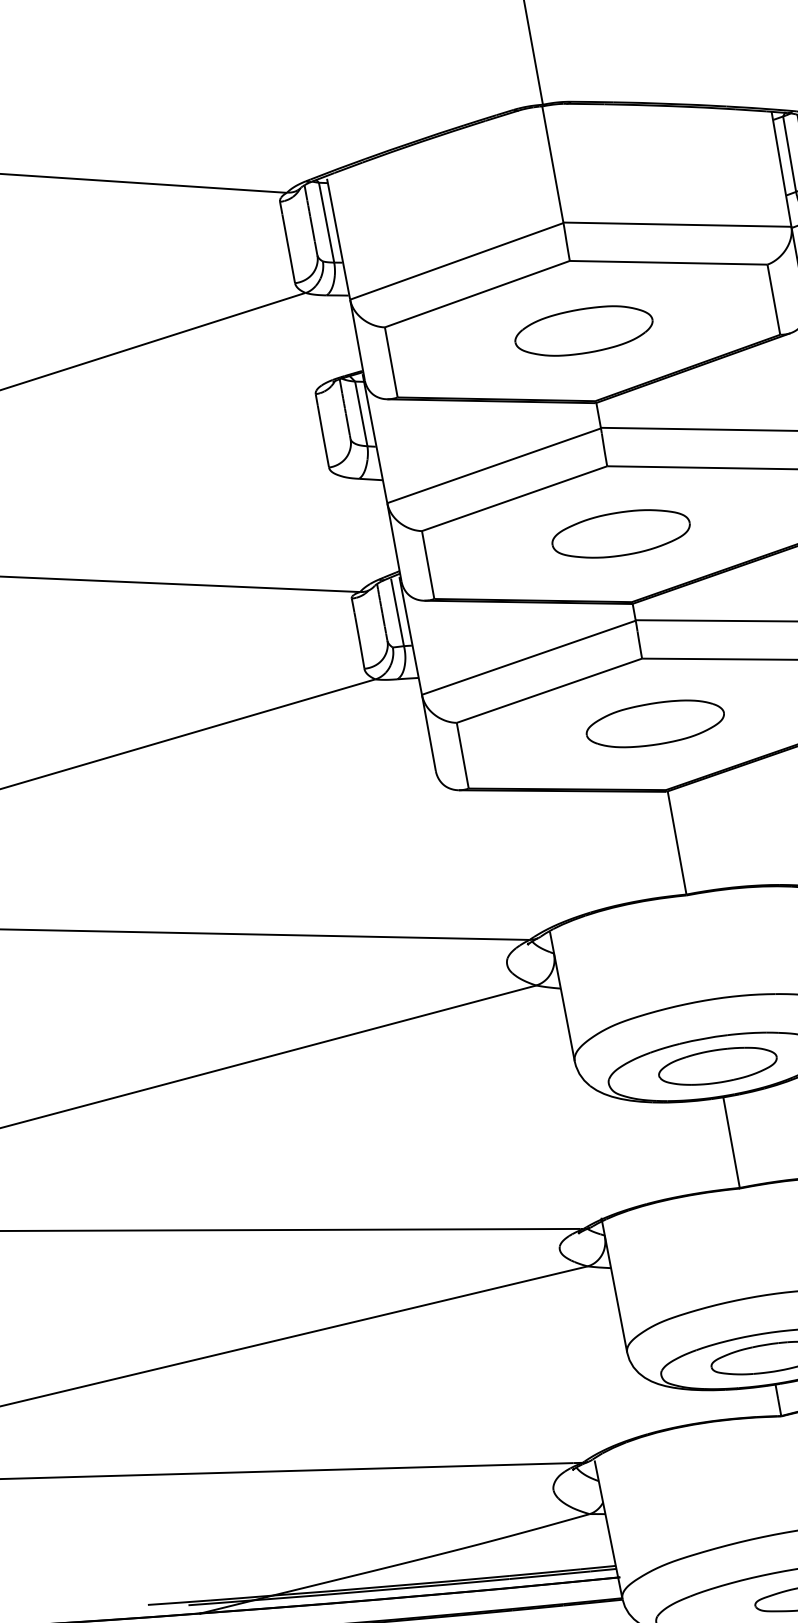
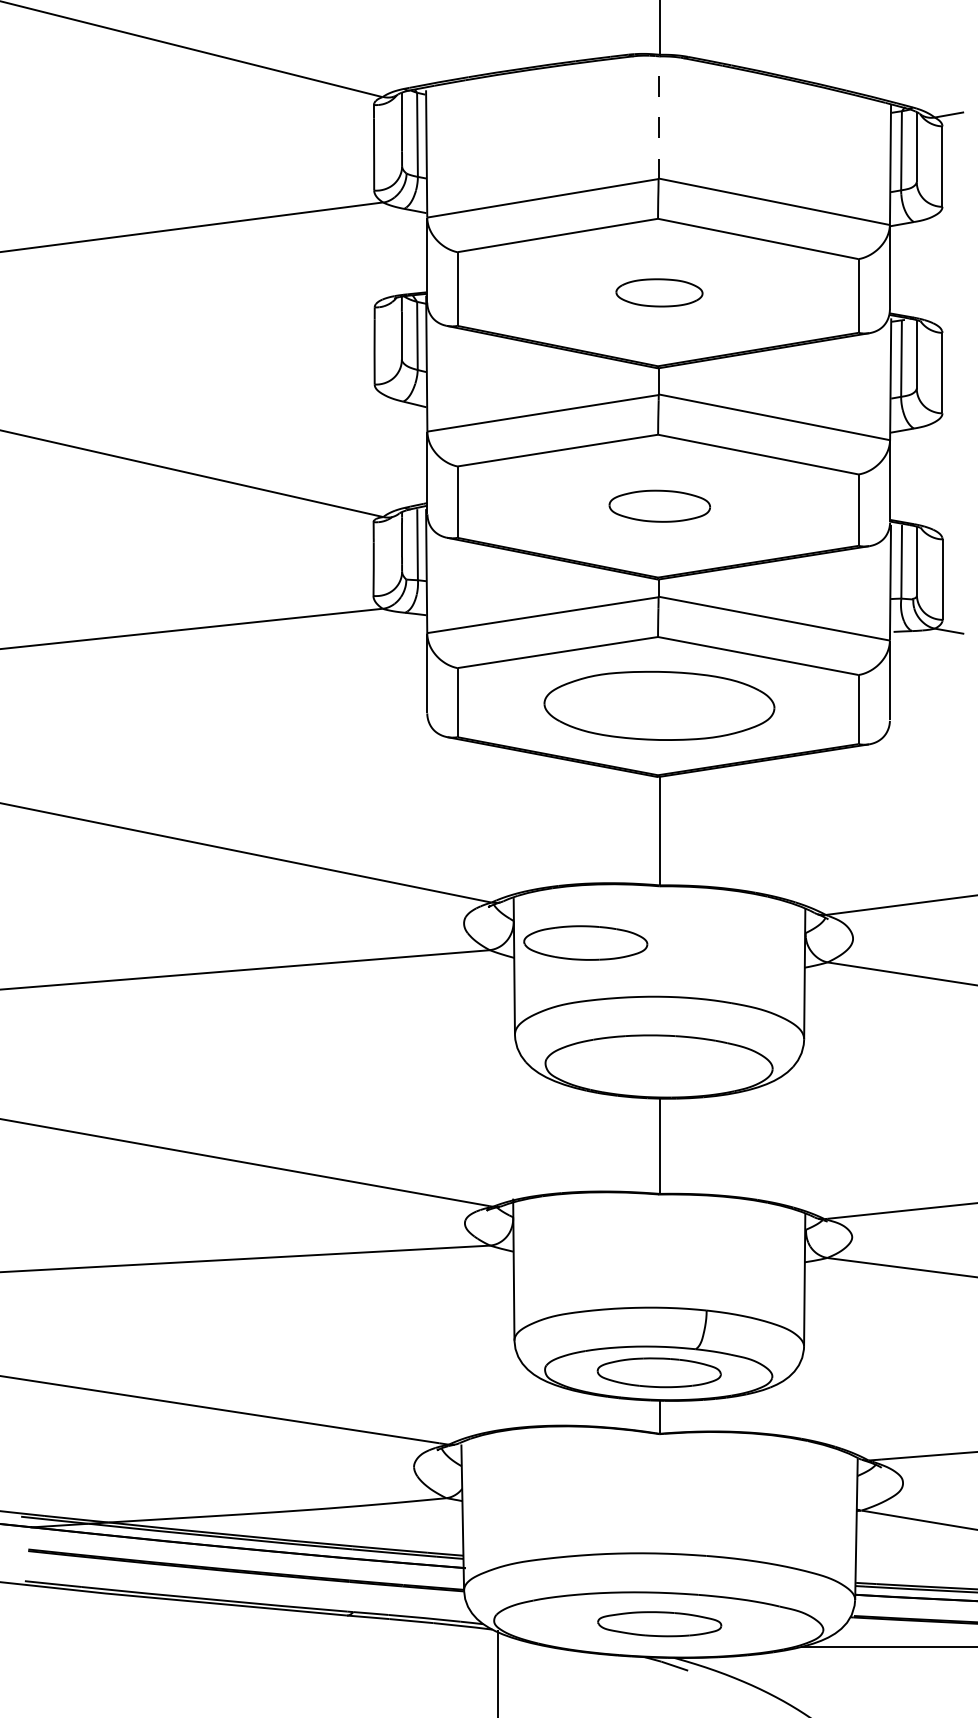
line: (552, 164) -> (658, 117), solid -> dashed
part: (583, 330) -> (659, 292), size x0.6
part: (620, 534) -> (659, 506), size x0.7
part: (655, 723) -> (659, 705), size x1.6
part: (717, 1065) -> (585, 942), moved

